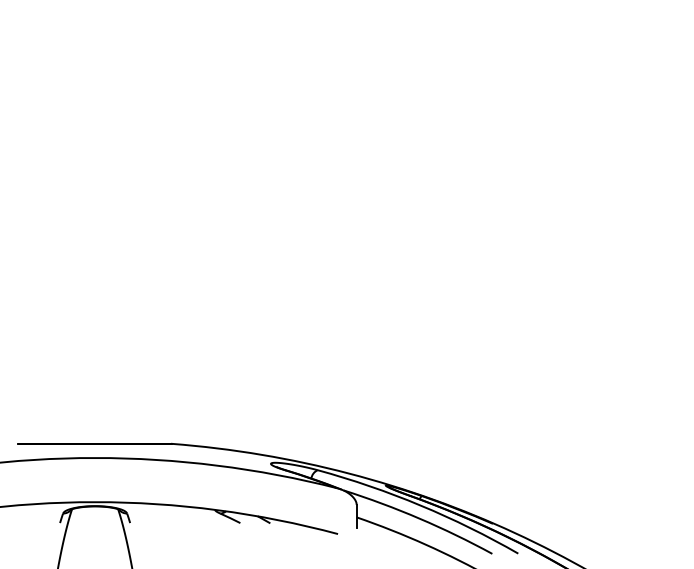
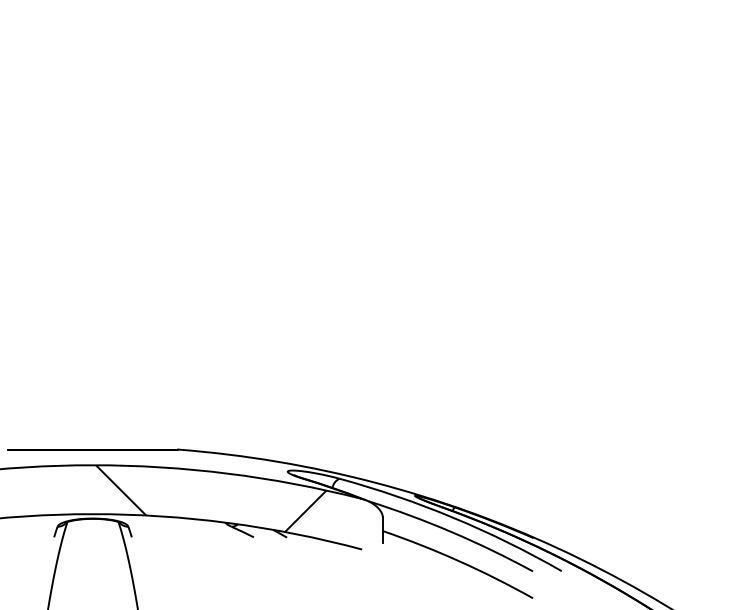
hatch: (201, 488) -> (210, 499), added

